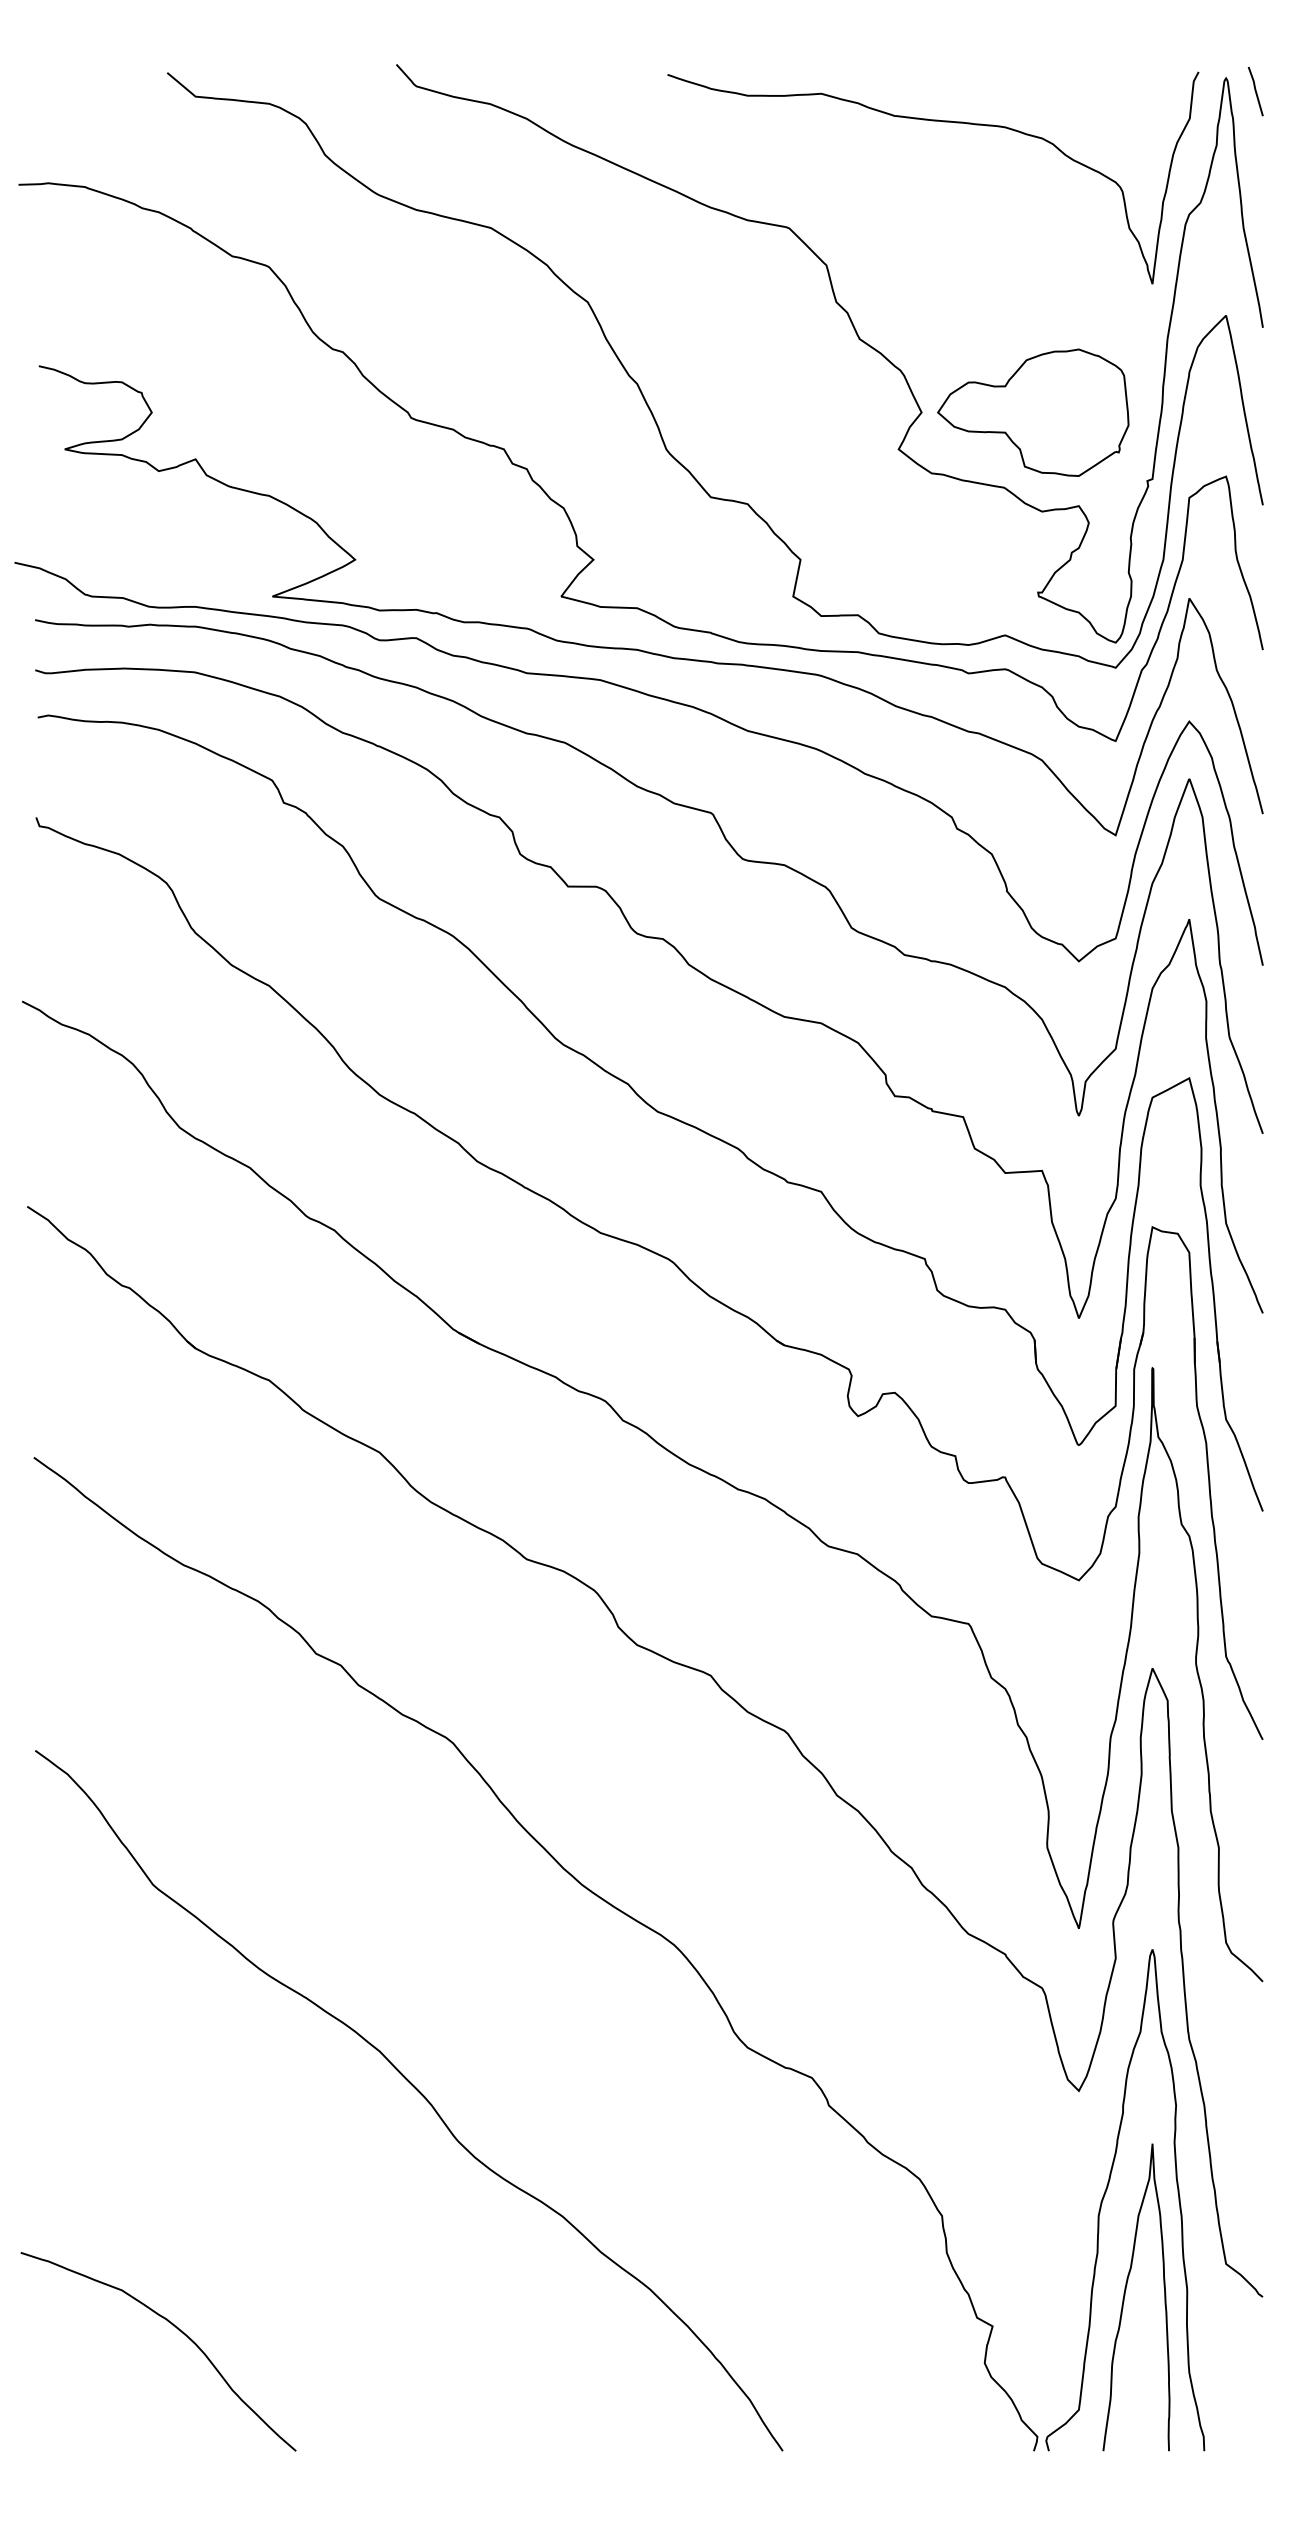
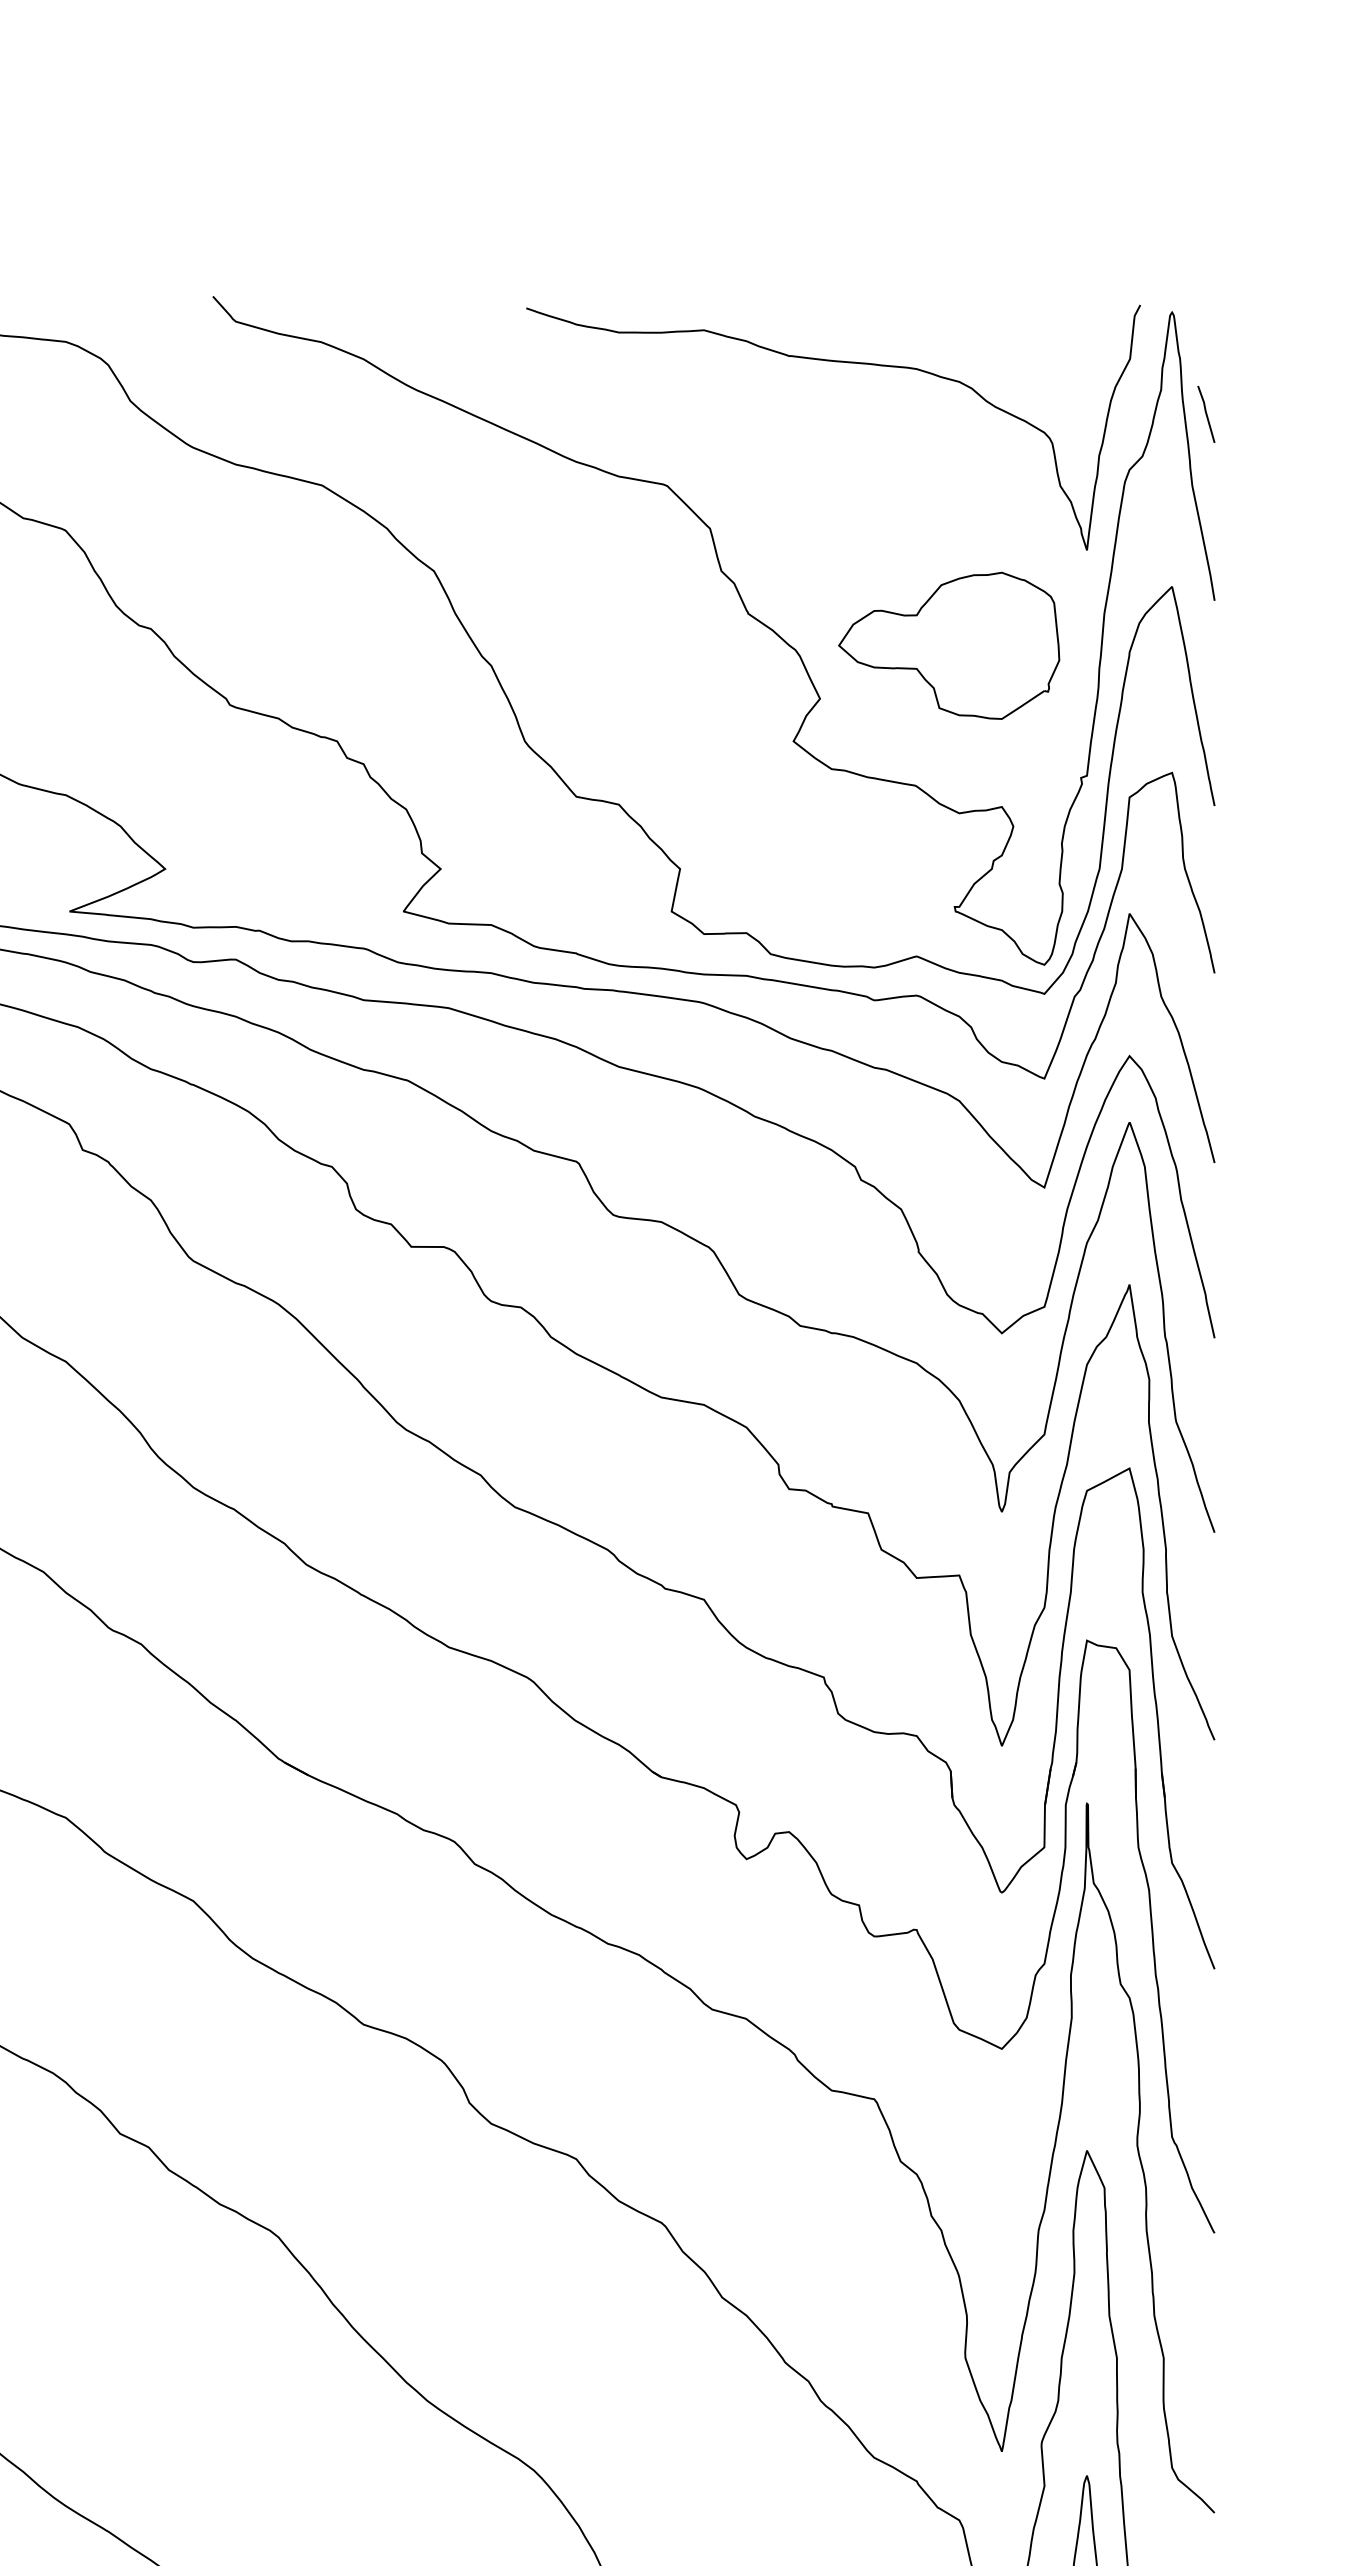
line: (1255, 91) -> (1206, 414), moved
part: (1033, 412) -> (949, 645), moved

